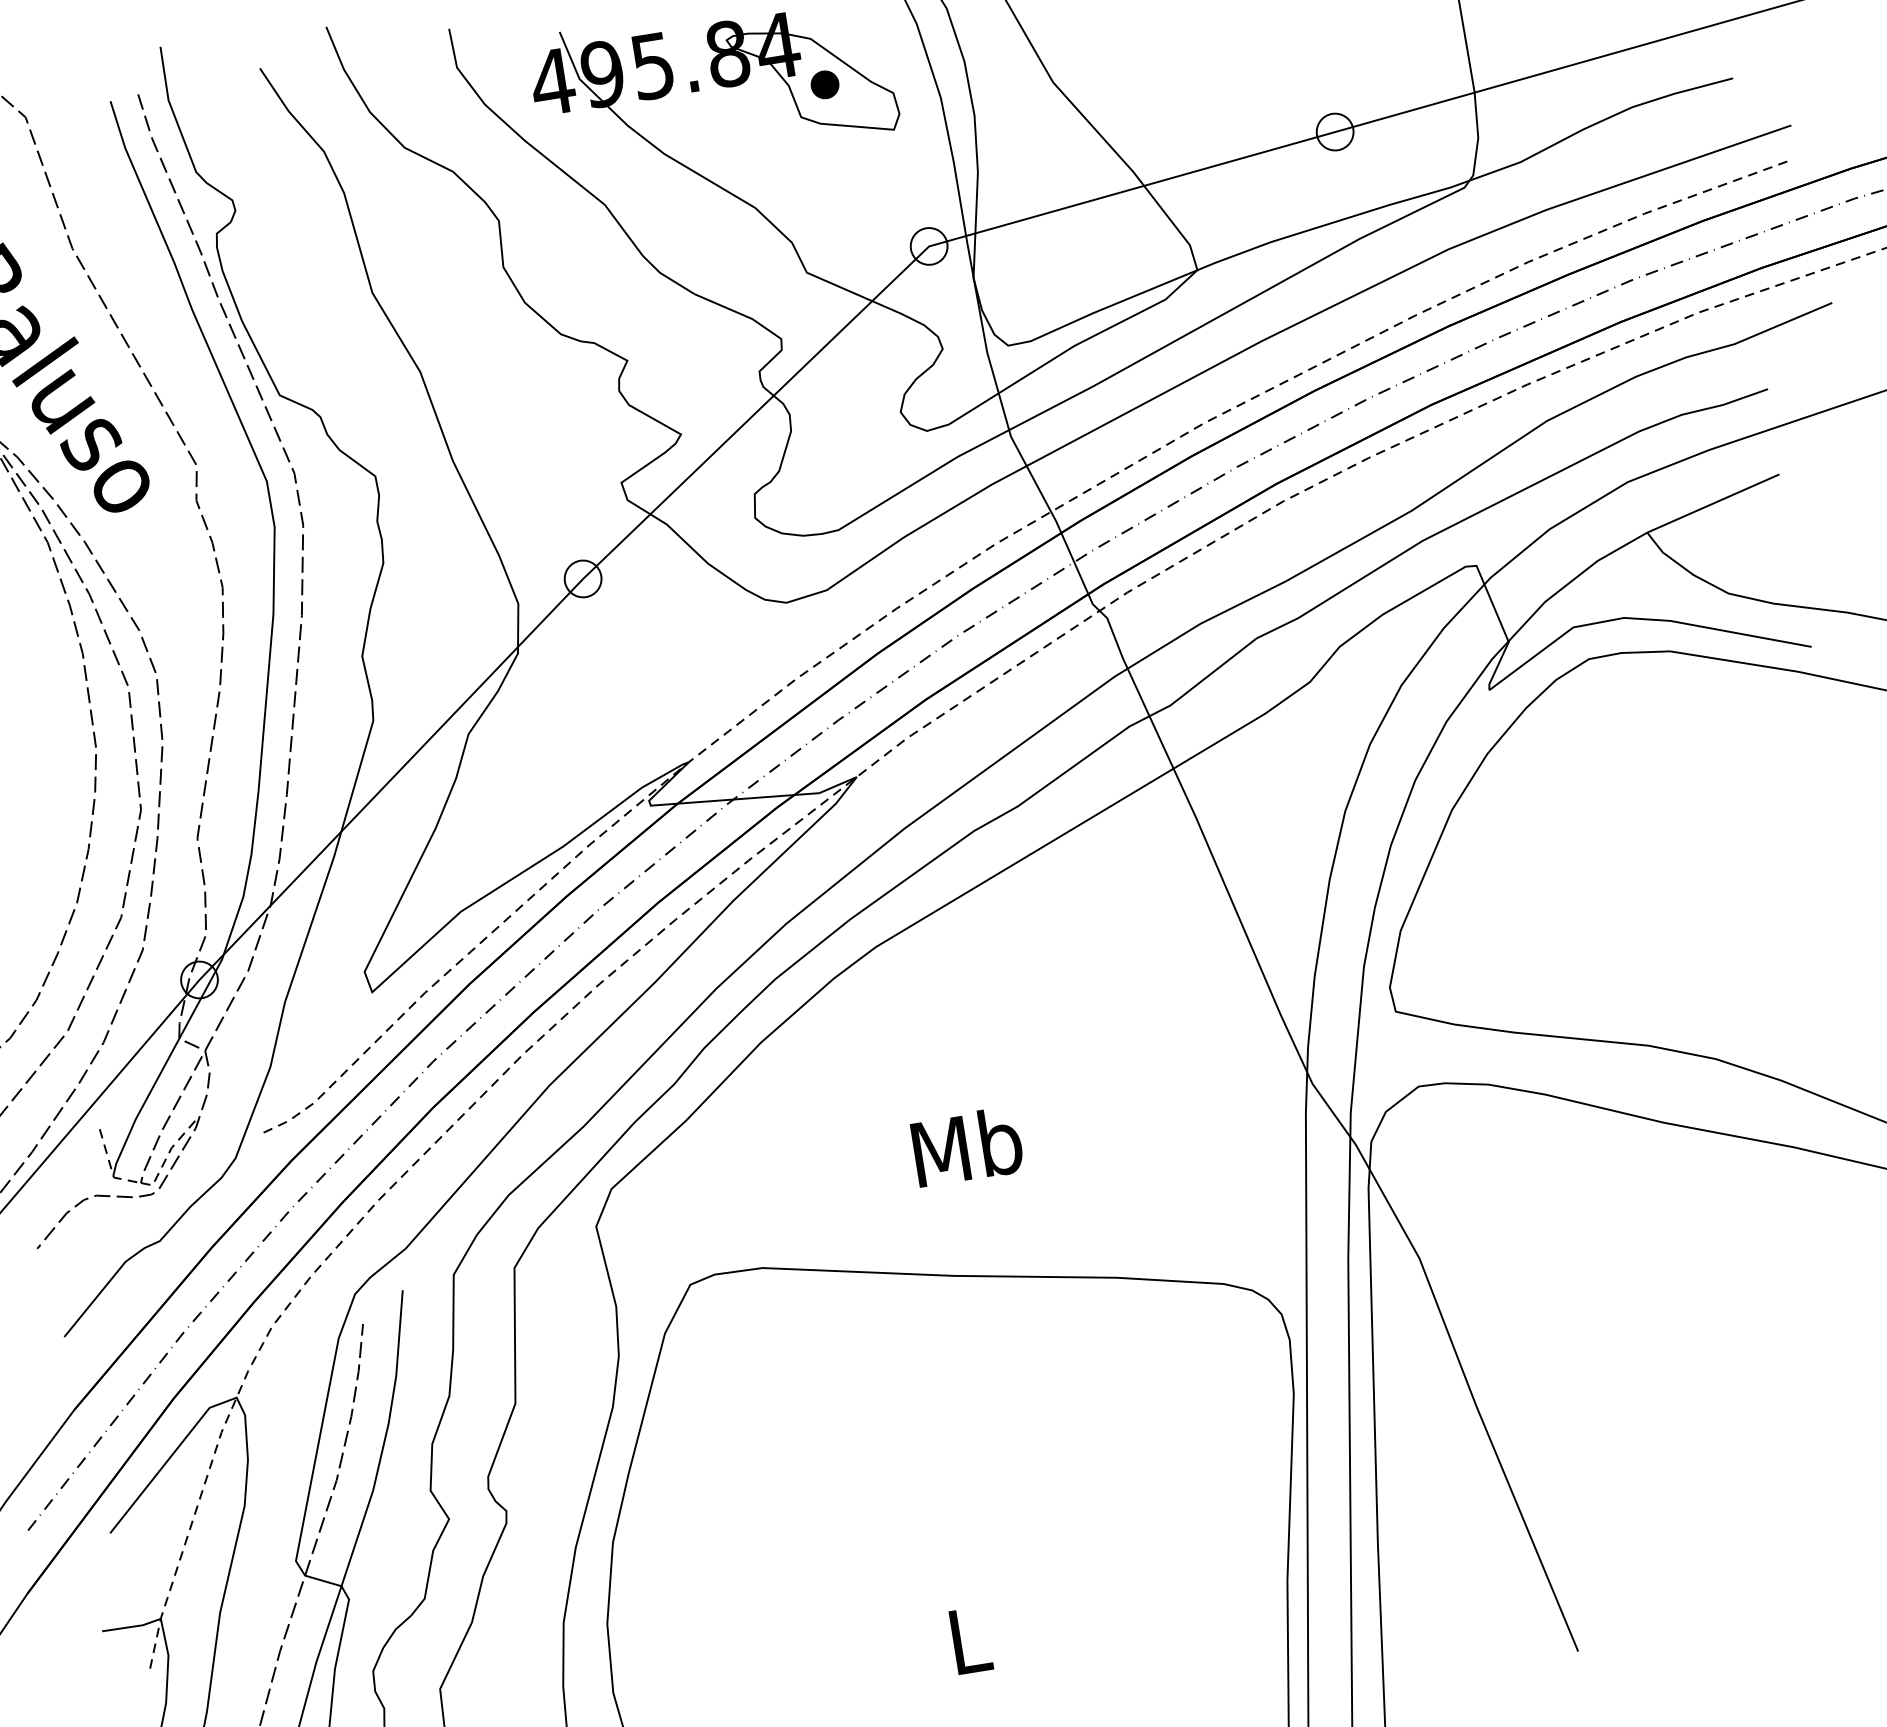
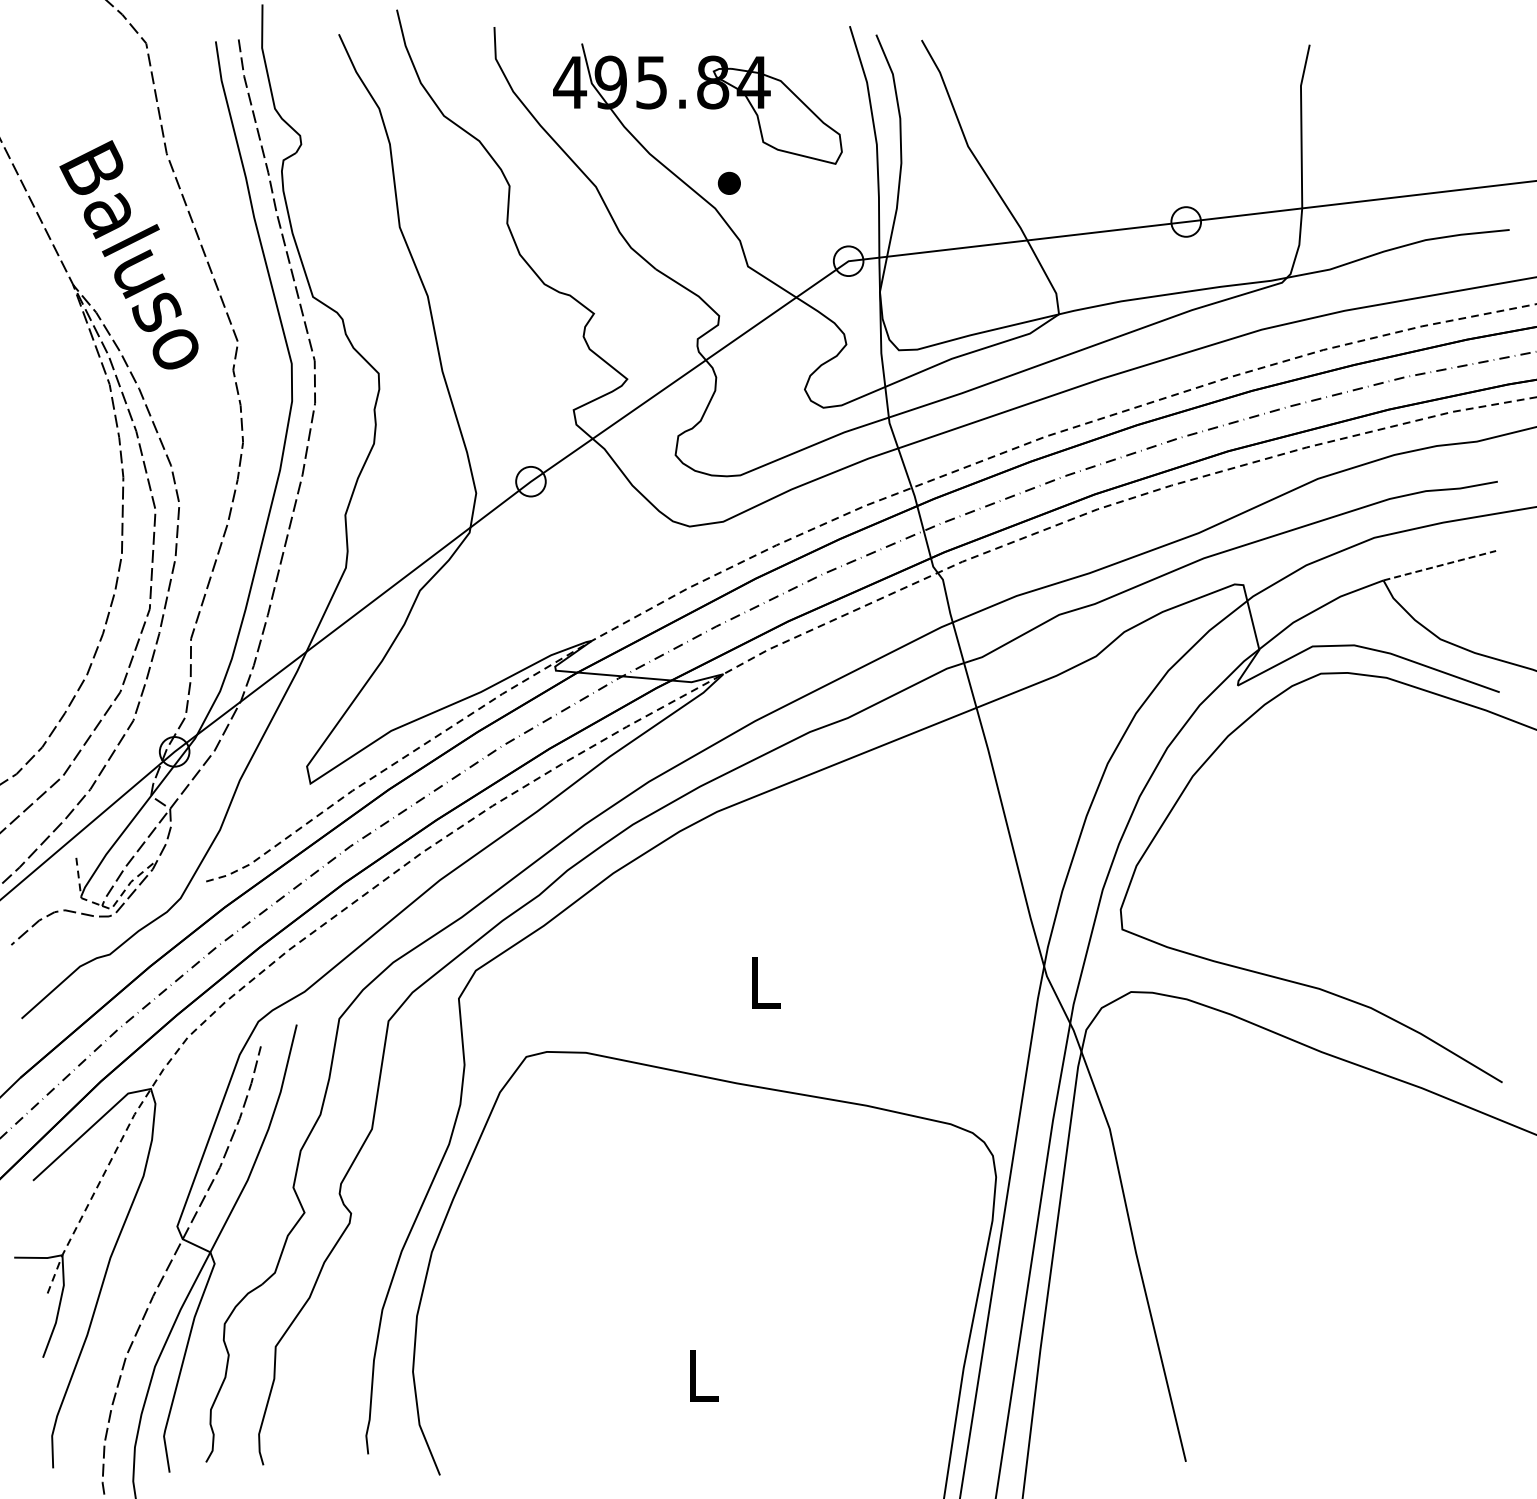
part: (823, 83) -> (728, 182), moved
line: (1714, 503) -> (1440, 565), solid -> dashed
text: (967, 1146) -> (764, 982), Mb -> L

